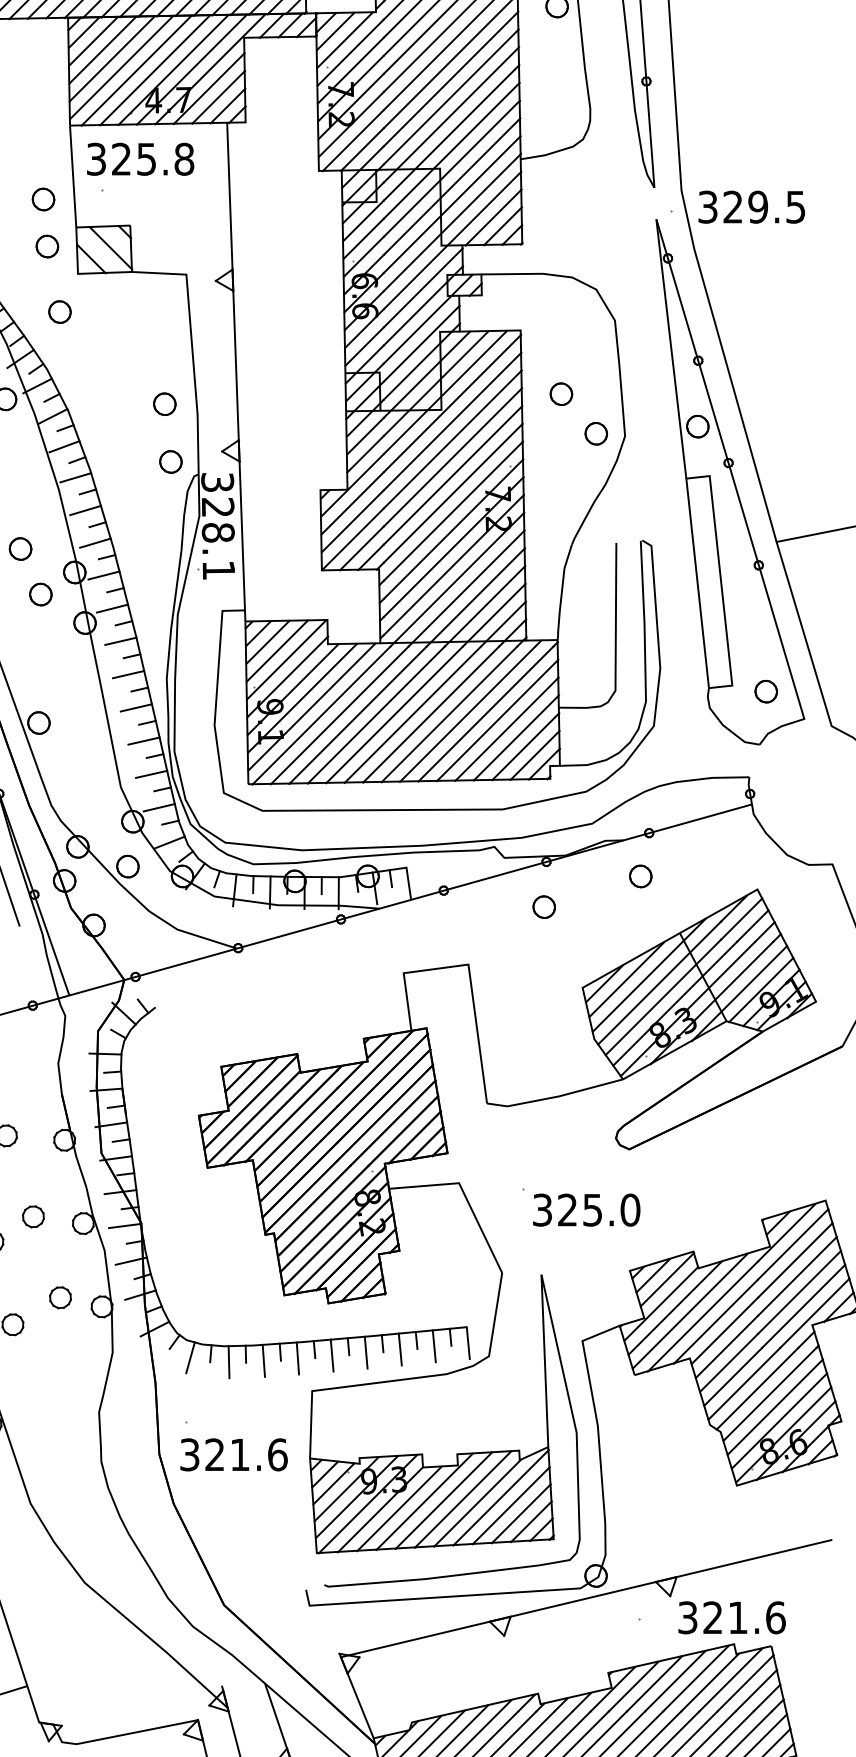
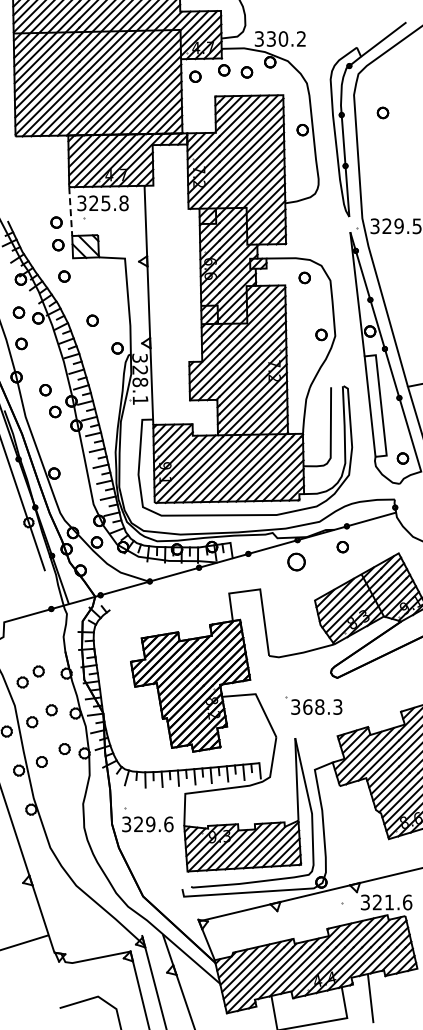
line: (72, 178) -> (70, 212), solid -> dashed
part: (560, 393) -> (304, 277), moved
part: (164, 403) -> (92, 320), moved
part: (544, 906) -> (296, 561), size x1.6
text: (598, 1208) -> (322, 706), 325.0 -> 368.3
text: (239, 1455) -> (150, 824), 321.6 -> 329.6

